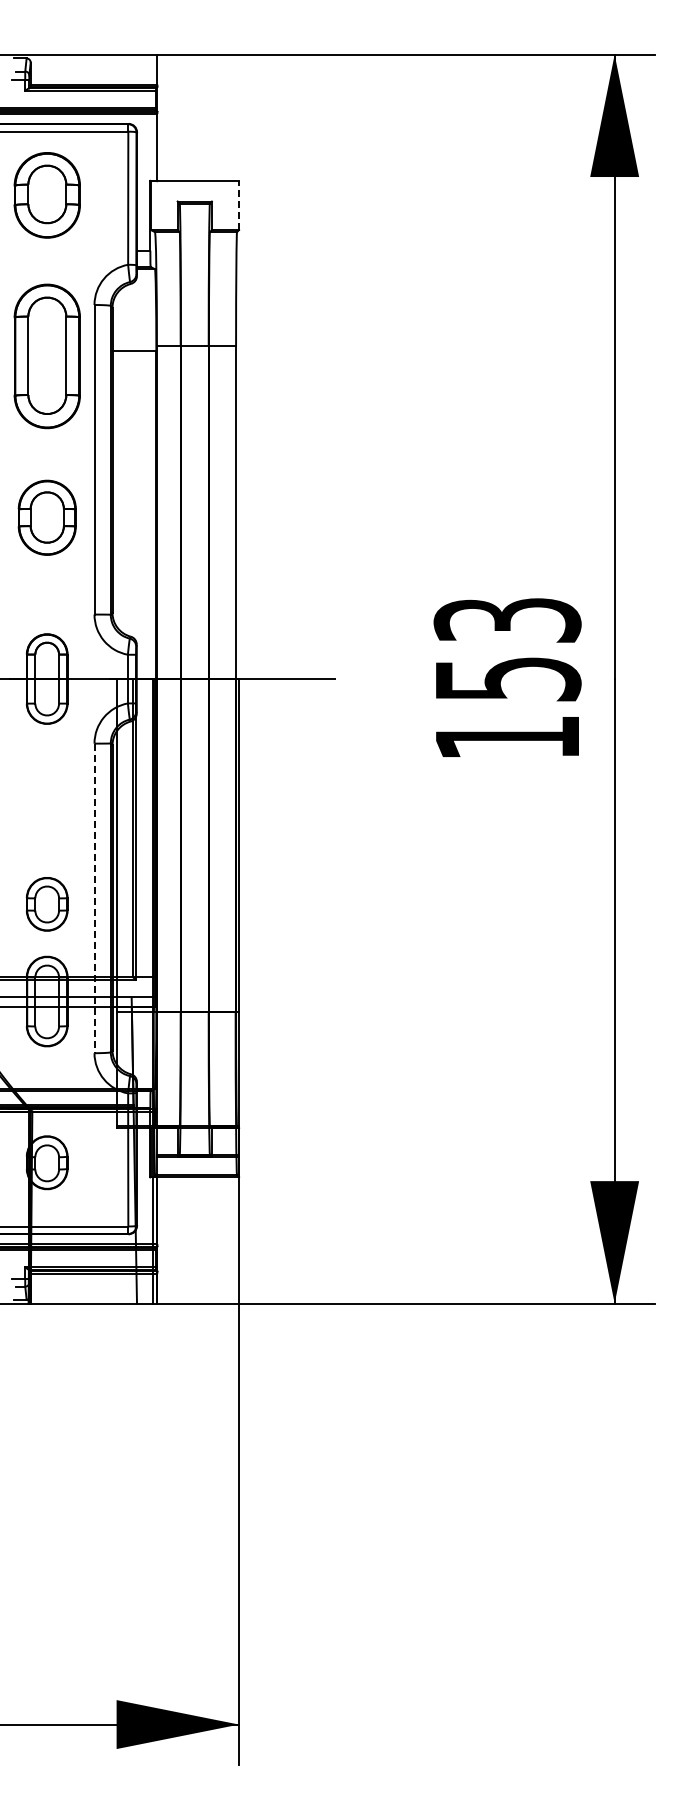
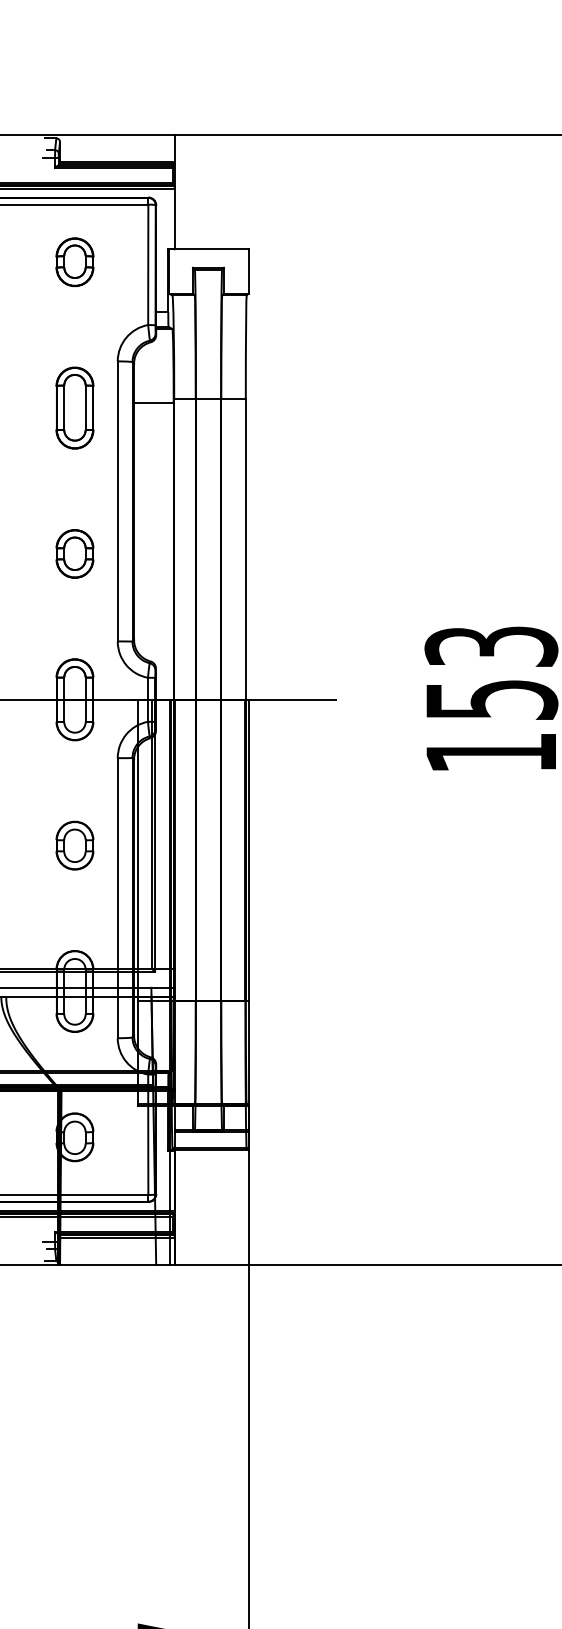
part: (46, 195) -> (74, 262), size x0.62
line: (239, 205) -> (248, 271), dashed -> solid
part: (46, 356) -> (74, 407), size x0.62
part: (46, 517) -> (74, 553), size x0.71
line: (94, 898) -> (117, 898), dashed -> solid
part: (47, 904) -> (75, 845), moved

